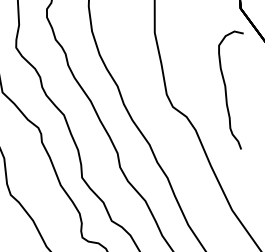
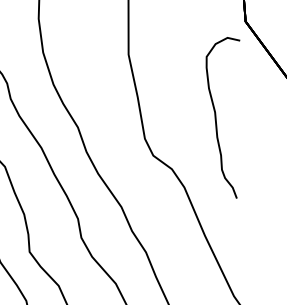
curve: (226, 89) -> (216, 116), moved

